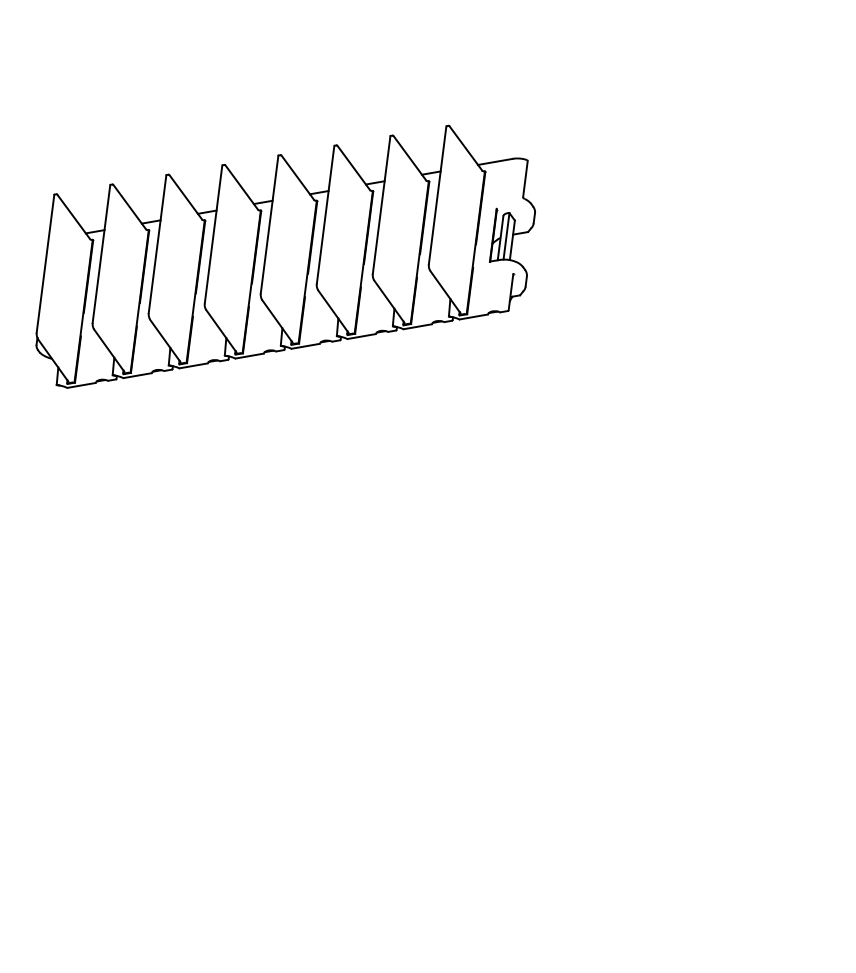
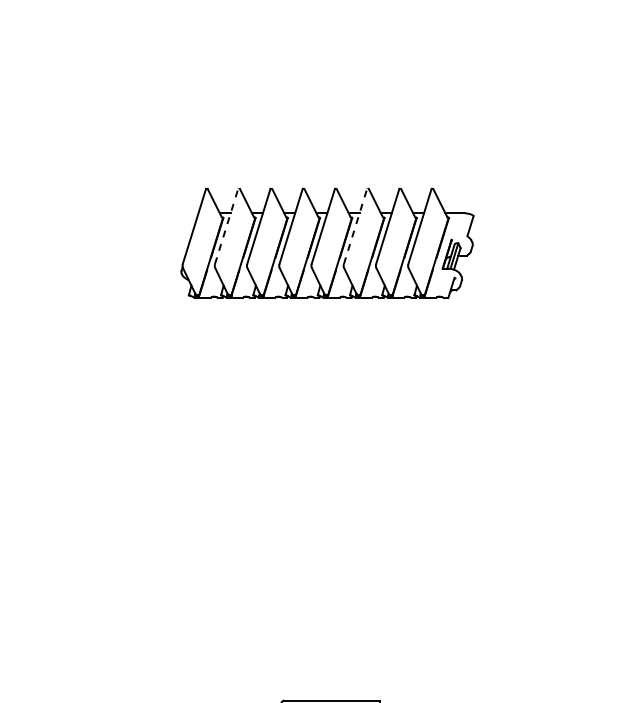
line: (325, 214) -> (355, 226), solid -> dashed
line: (101, 254) -> (226, 226), solid -> dashed

